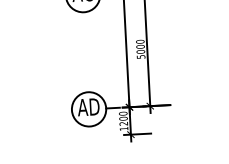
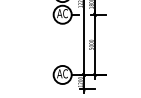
text: (88, 106) -> (62, 73), AD -> AC

